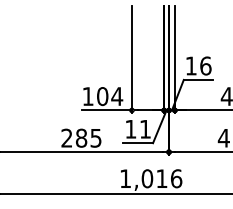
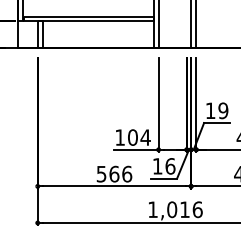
text: (205, 65) -> (223, 110), 16 -> 19
text: (145, 129) -> (170, 166), 11 -> 16
text: (81, 137) -> (114, 173), 285 -> 566

